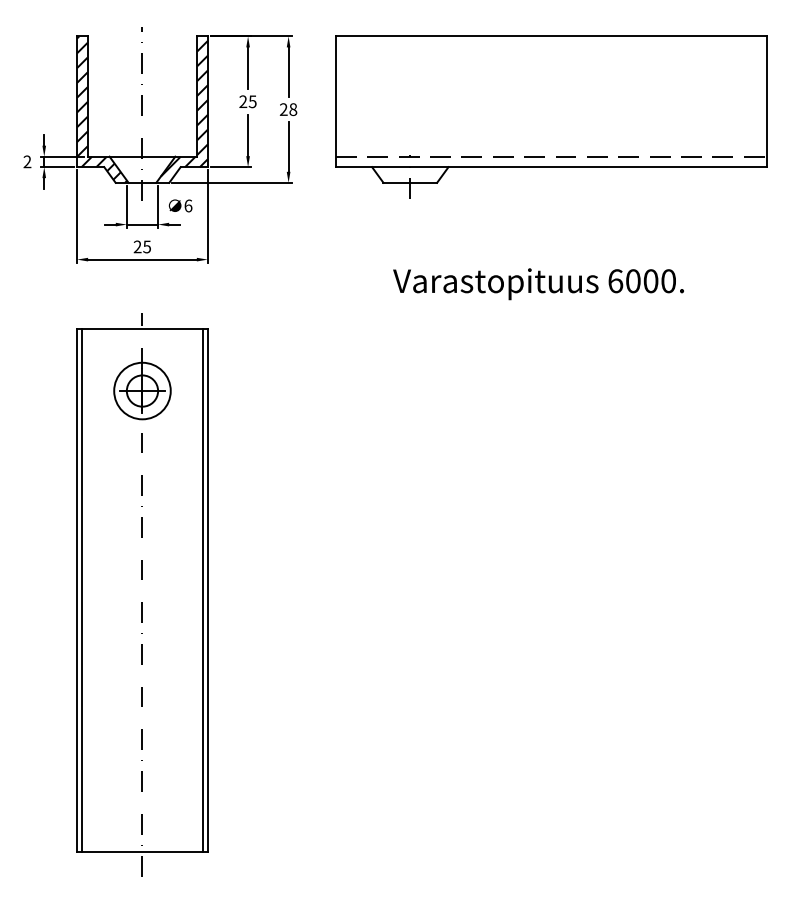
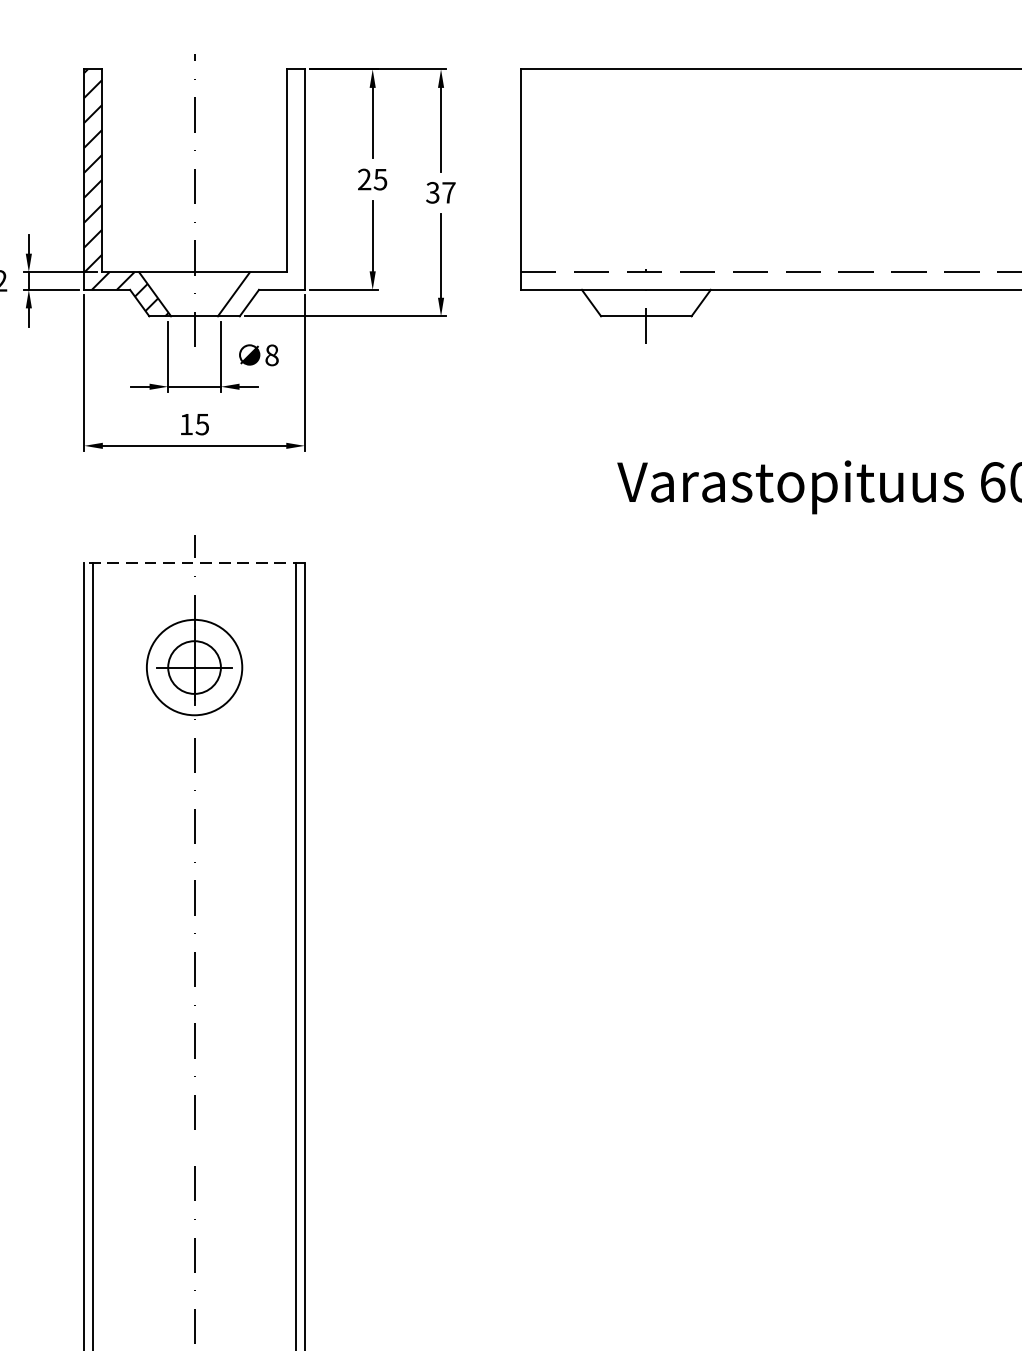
hatch: (183, 106) -> (263, 187), removed
text: (288, 109) -> (440, 192), 28 -> 37
text: (188, 205) -> (272, 354), 6 -> 8
text: (137, 246) -> (186, 423), 25 -> 15
line: (141, 329) -> (192, 563), solid -> dashed

